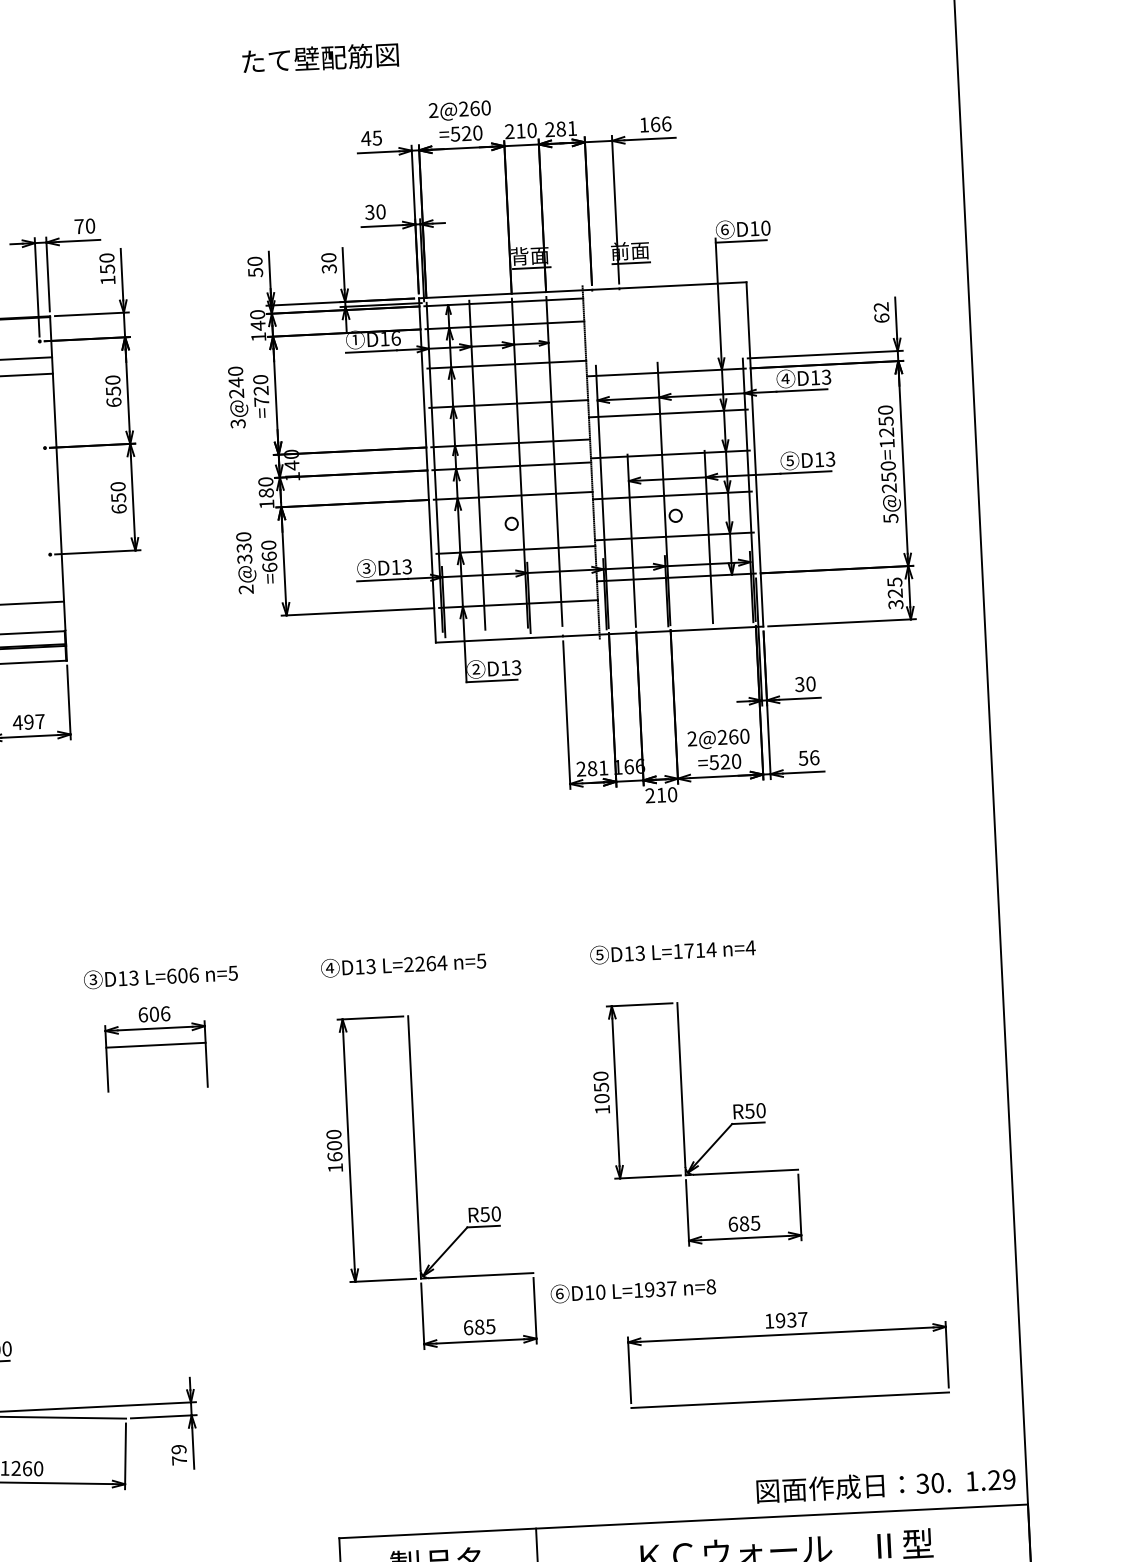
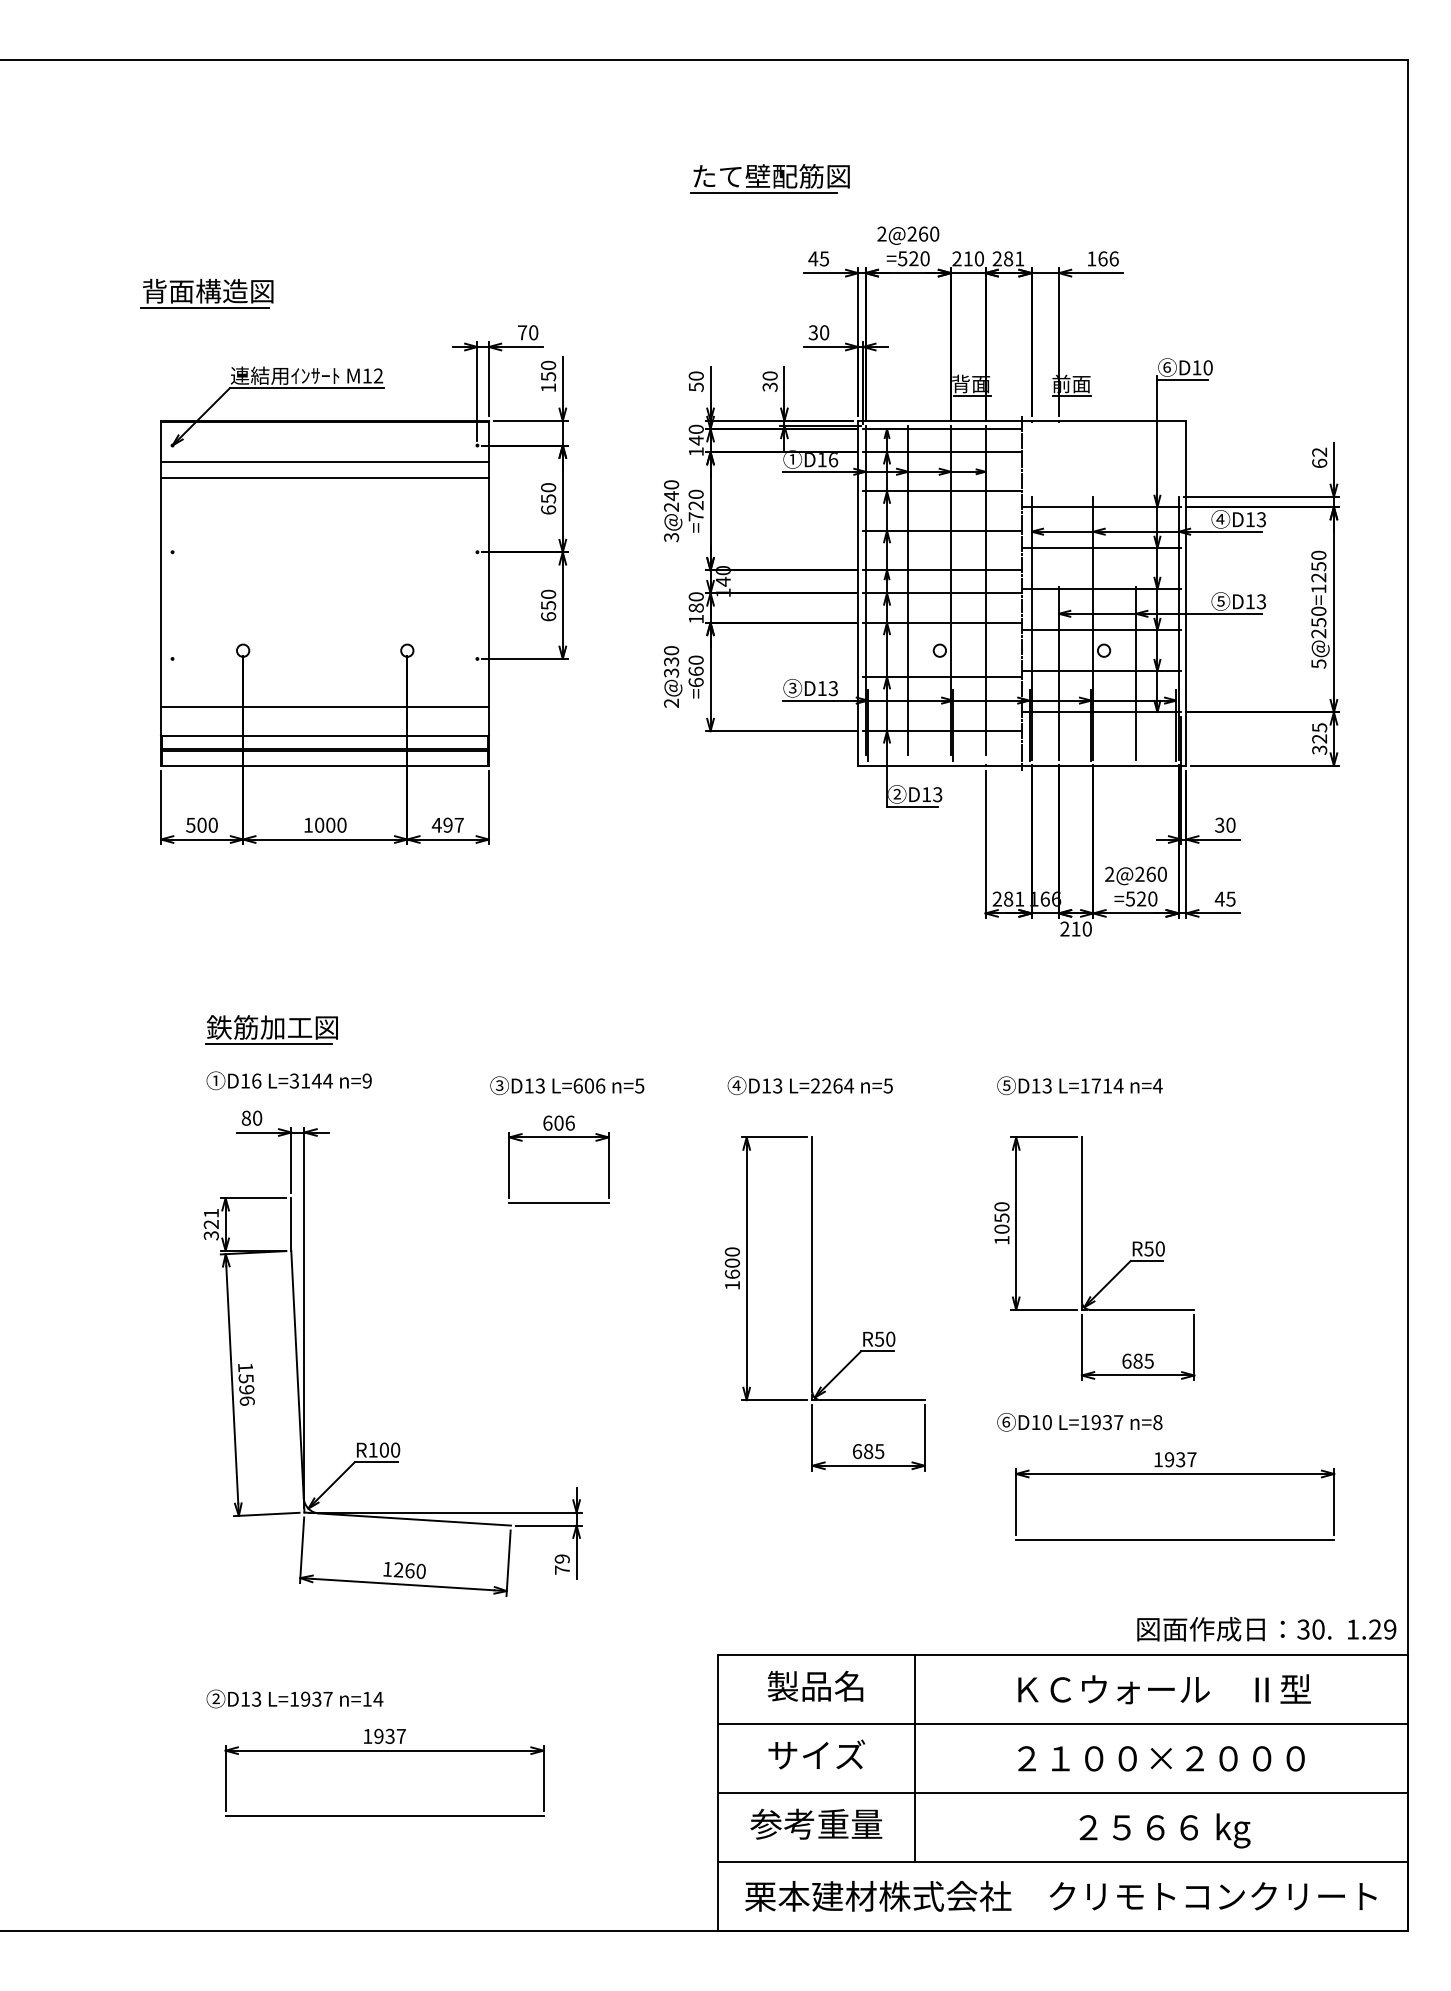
line: (313, 74) -> (763, 192), added
text: (808, 757) -> (1224, 898), 56 -> 45
line: (155, 1045) -> (558, 1203), moved
text: (632, 1290) -> (1079, 1422), moved

